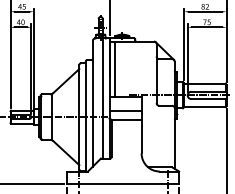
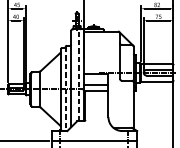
line: (114, 69) -> (87, 52), removed
line: (102, 98) -> (78, 75), solid -> dashed
line: (85, 116) -> (65, 88), solid -> dashed

